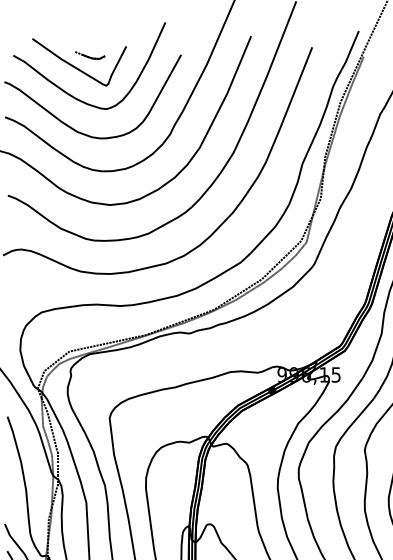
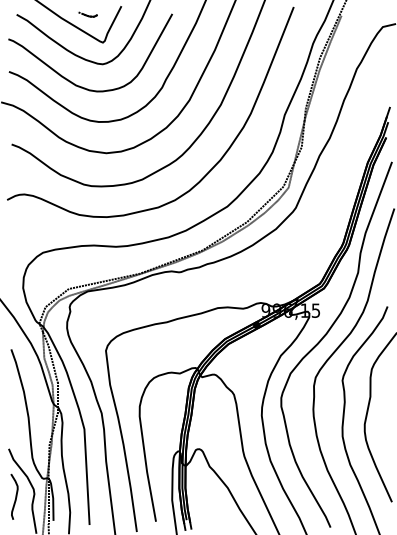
part: (89, 55) -> (87, 14), size x0.7

